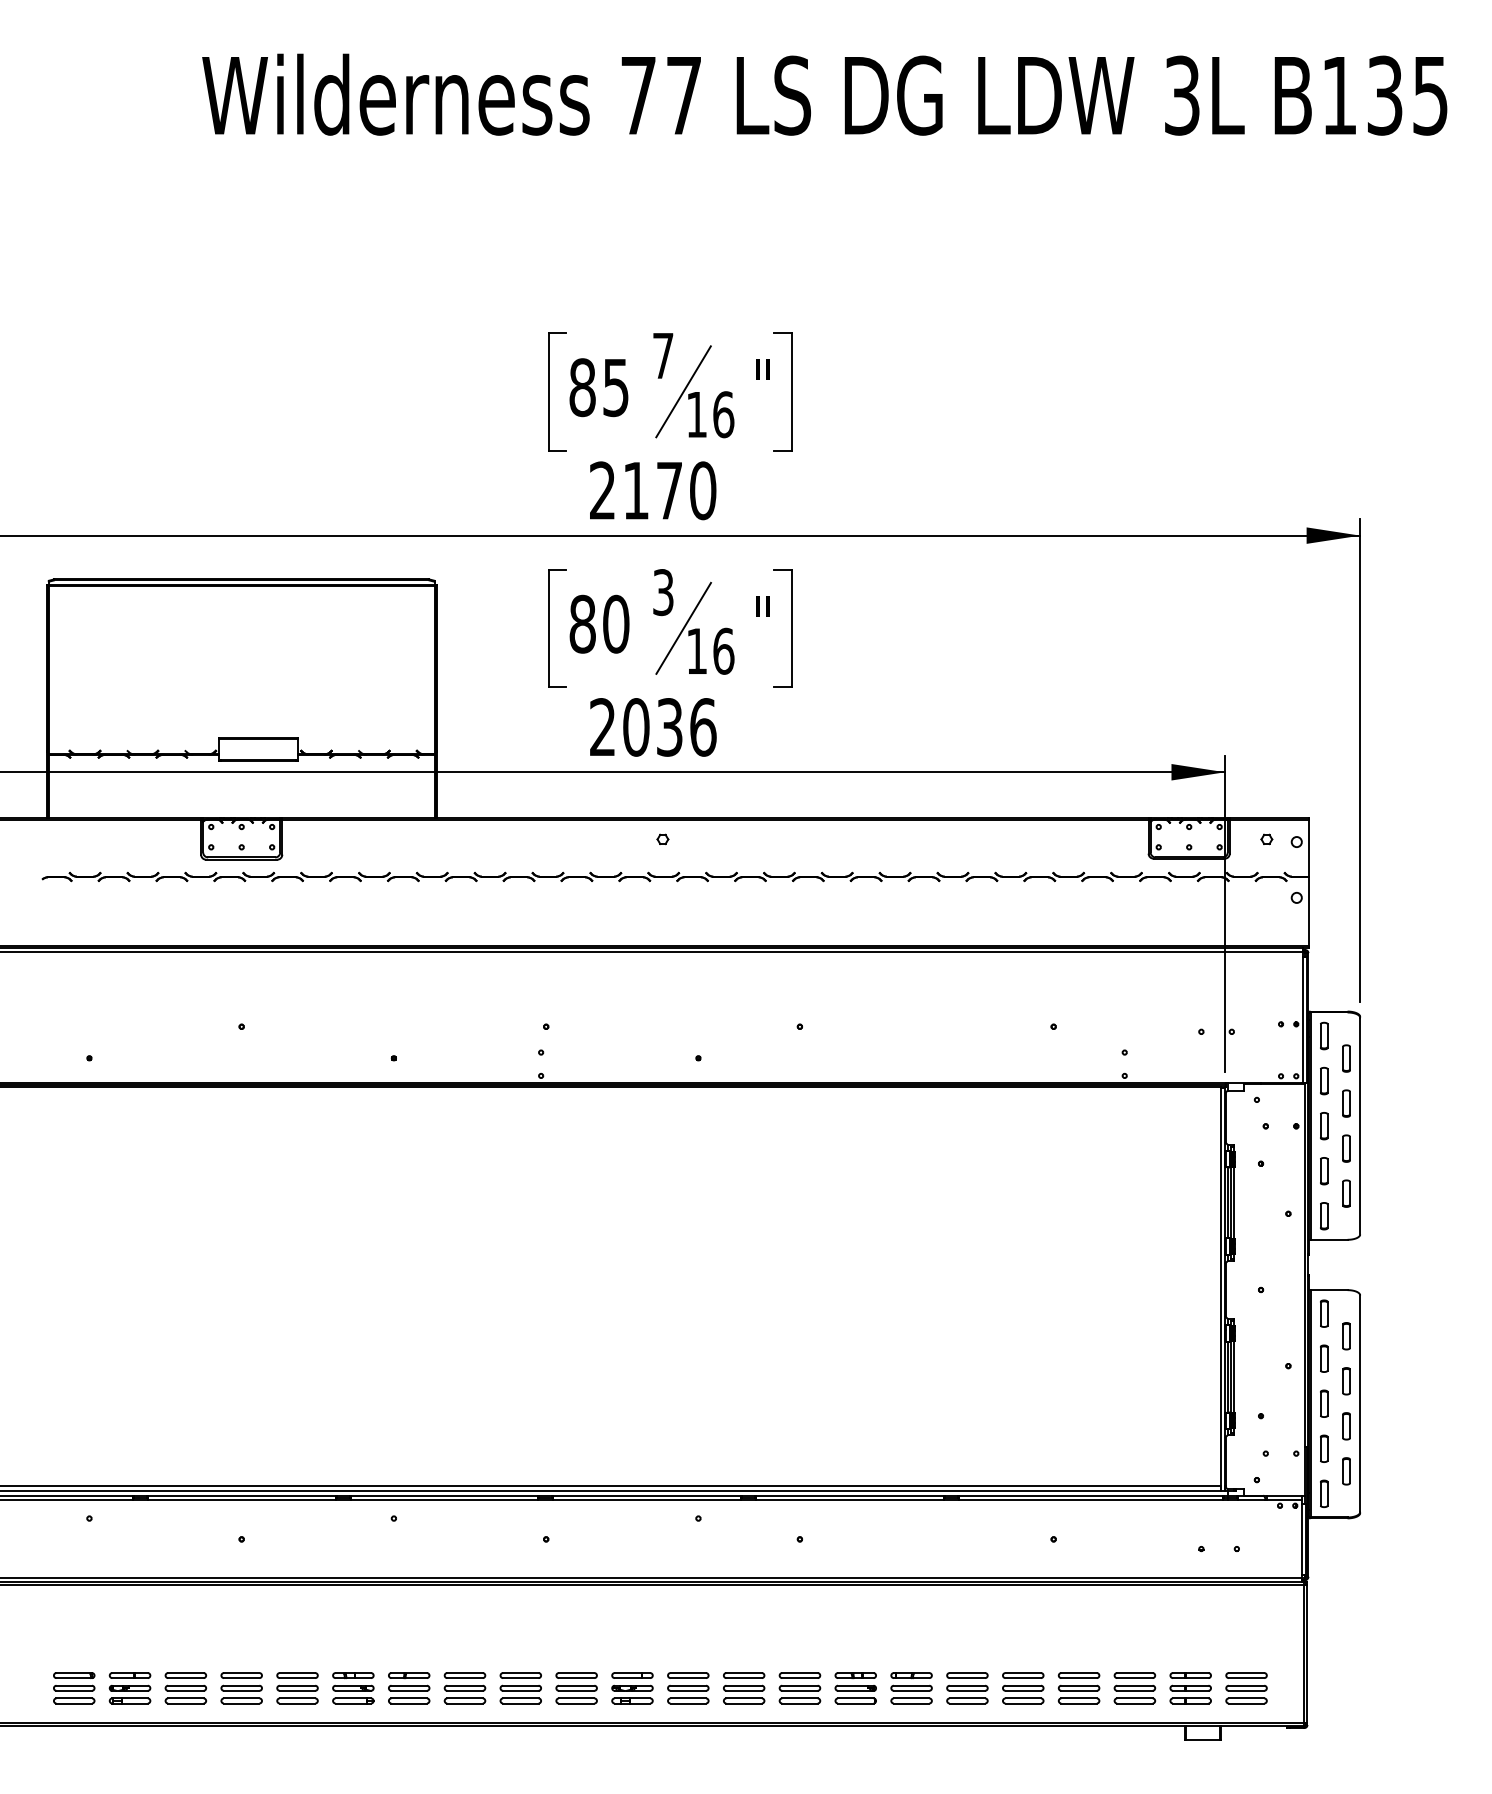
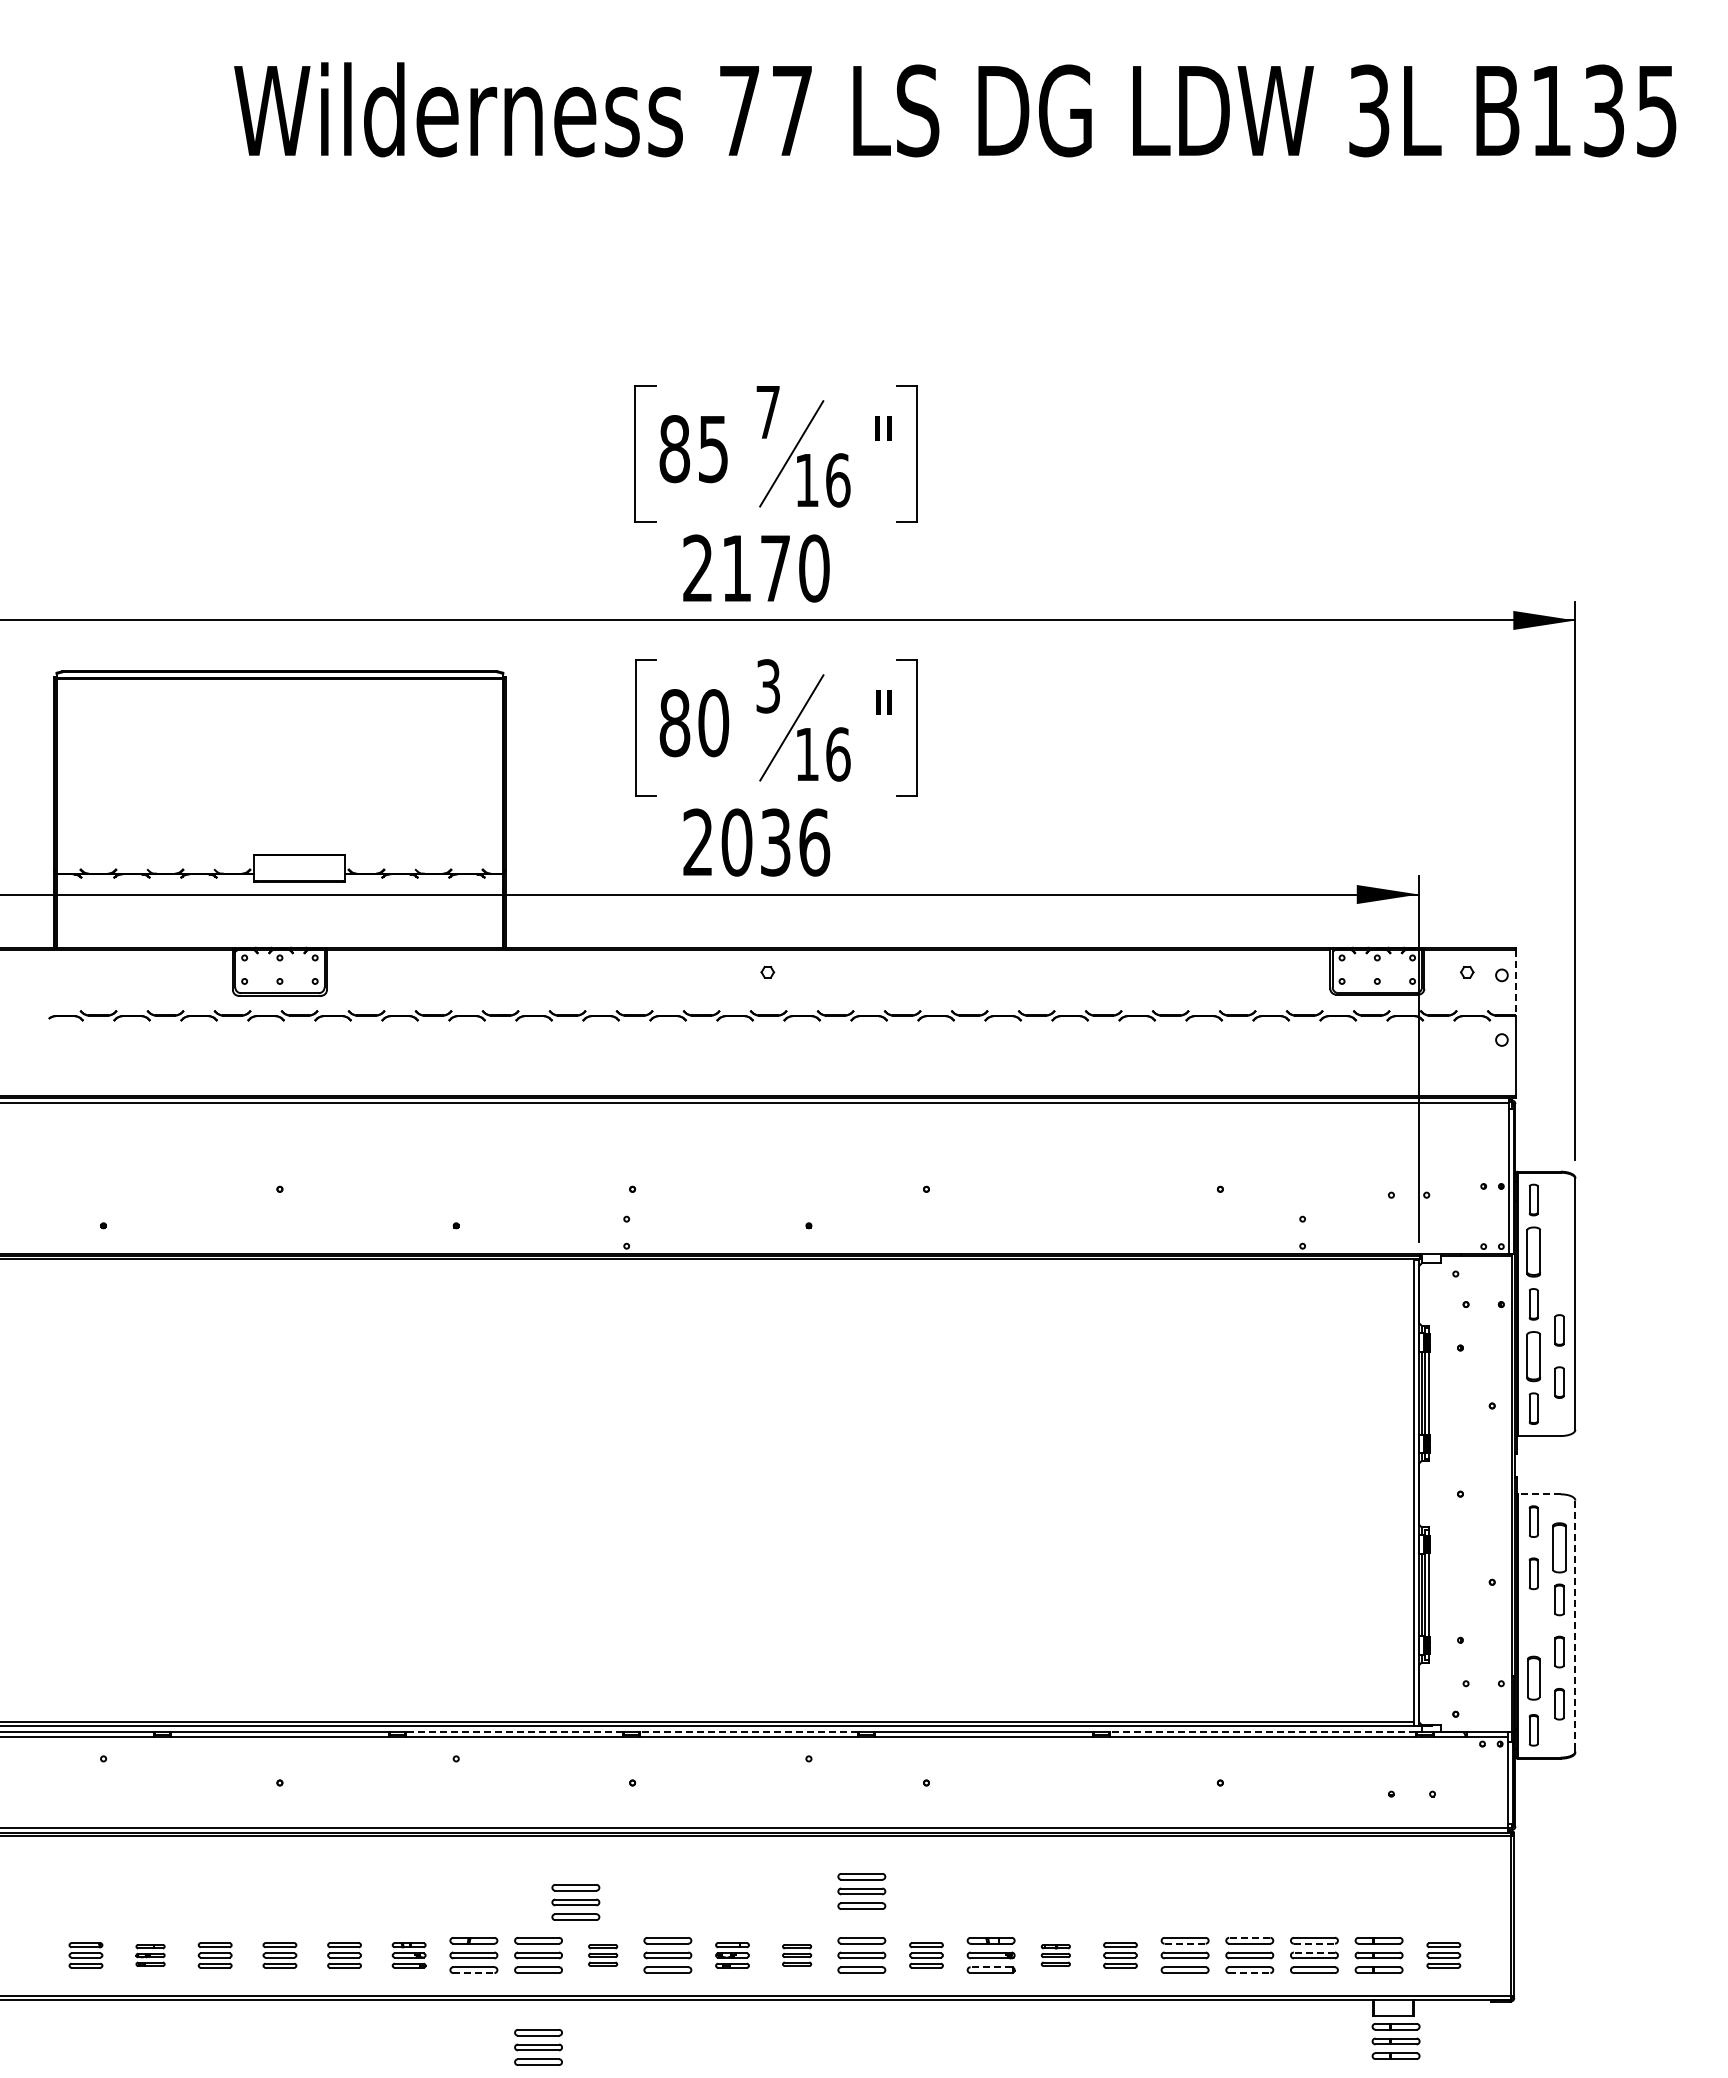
line: (1309, 848) -> (1516, 982), solid -> dashed
part: (1346, 1058) -> (1559, 1225), removed
part: (1324, 1081) -> (1533, 1252), size x1.6
part: (1346, 1103) -> (1559, 1278), removed
part: (1324, 1171) -> (1533, 1356), size x1.6
line: (1328, 1290) -> (1538, 1494), solid -> dashed
part: (1346, 1336) -> (1559, 1547), size x1.6
part: (1324, 1403) -> (1533, 1625), removed
line: (1360, 1404) -> (1575, 1626), solid -> dashed
part: (1324, 1448) -> (1533, 1677), size x1.4
line: (443, 1495) -> (513, 1732), solid -> dashed
line: (646, 1495) -> (748, 1732), solid -> dashed
line: (1090, 1495) -> (1263, 1732), solid -> dashed
part: (743, 1633) -> (861, 1891), added
part: (496, 1642) -> (575, 1902), added
line: (1078, 1672) -> (1249, 1937), solid -> dashed
line: (1023, 1677) -> (1185, 1943), solid -> dashed
line: (1134, 1677) -> (1314, 1943), solid -> dashed
line: (1134, 1685) -> (1314, 1952), solid -> dashed
part: (73, 1688) -> (85, 1955), size x0.7
part: (129, 1688) -> (150, 1955), size x0.6
part: (185, 1688) -> (214, 1955), size x0.7
part: (241, 1688) -> (279, 1955), size x0.7
part: (297, 1688) -> (344, 1955), size x0.7
part: (352, 1688) -> (408, 1955), size x0.7
part: (520, 1688) -> (602, 1955), size x0.6
part: (632, 1688) -> (732, 1955), size x0.7
part: (687, 1688) -> (796, 1955), size x0.6
part: (799, 1688) -> (926, 1955), size x0.7
part: (911, 1688) -> (1055, 1955), size x0.6
part: (967, 1688) -> (1120, 1955), size x0.7
part: (1246, 1688) -> (1443, 1955), size x0.7
line: (856, 1698) -> (991, 1967), solid -> dashed
line: (408, 1703) -> (473, 1973), solid -> dashed
line: (1078, 1703) -> (1249, 1973), solid -> dashed
part: (1204, 1762) -> (1395, 2041), added
part: (464, 1767) -> (538, 2047), added

